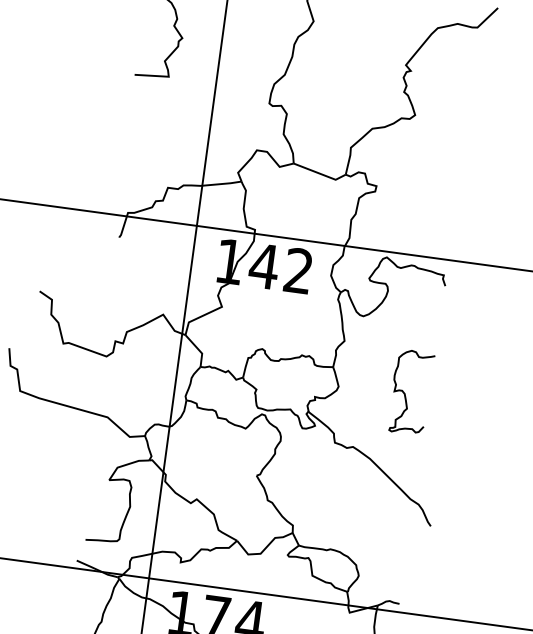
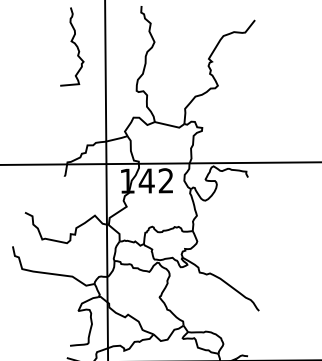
curve: (406, 394) -> (235, 240), removed

